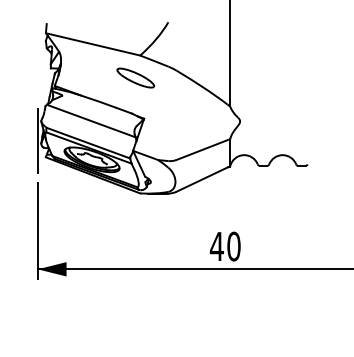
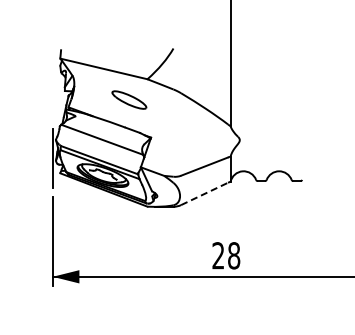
part: (135, 77) -> (129, 99), moved
line: (201, 179) -> (204, 193), solid -> dashed
text: (224, 246) -> (225, 255), 40 -> 28

